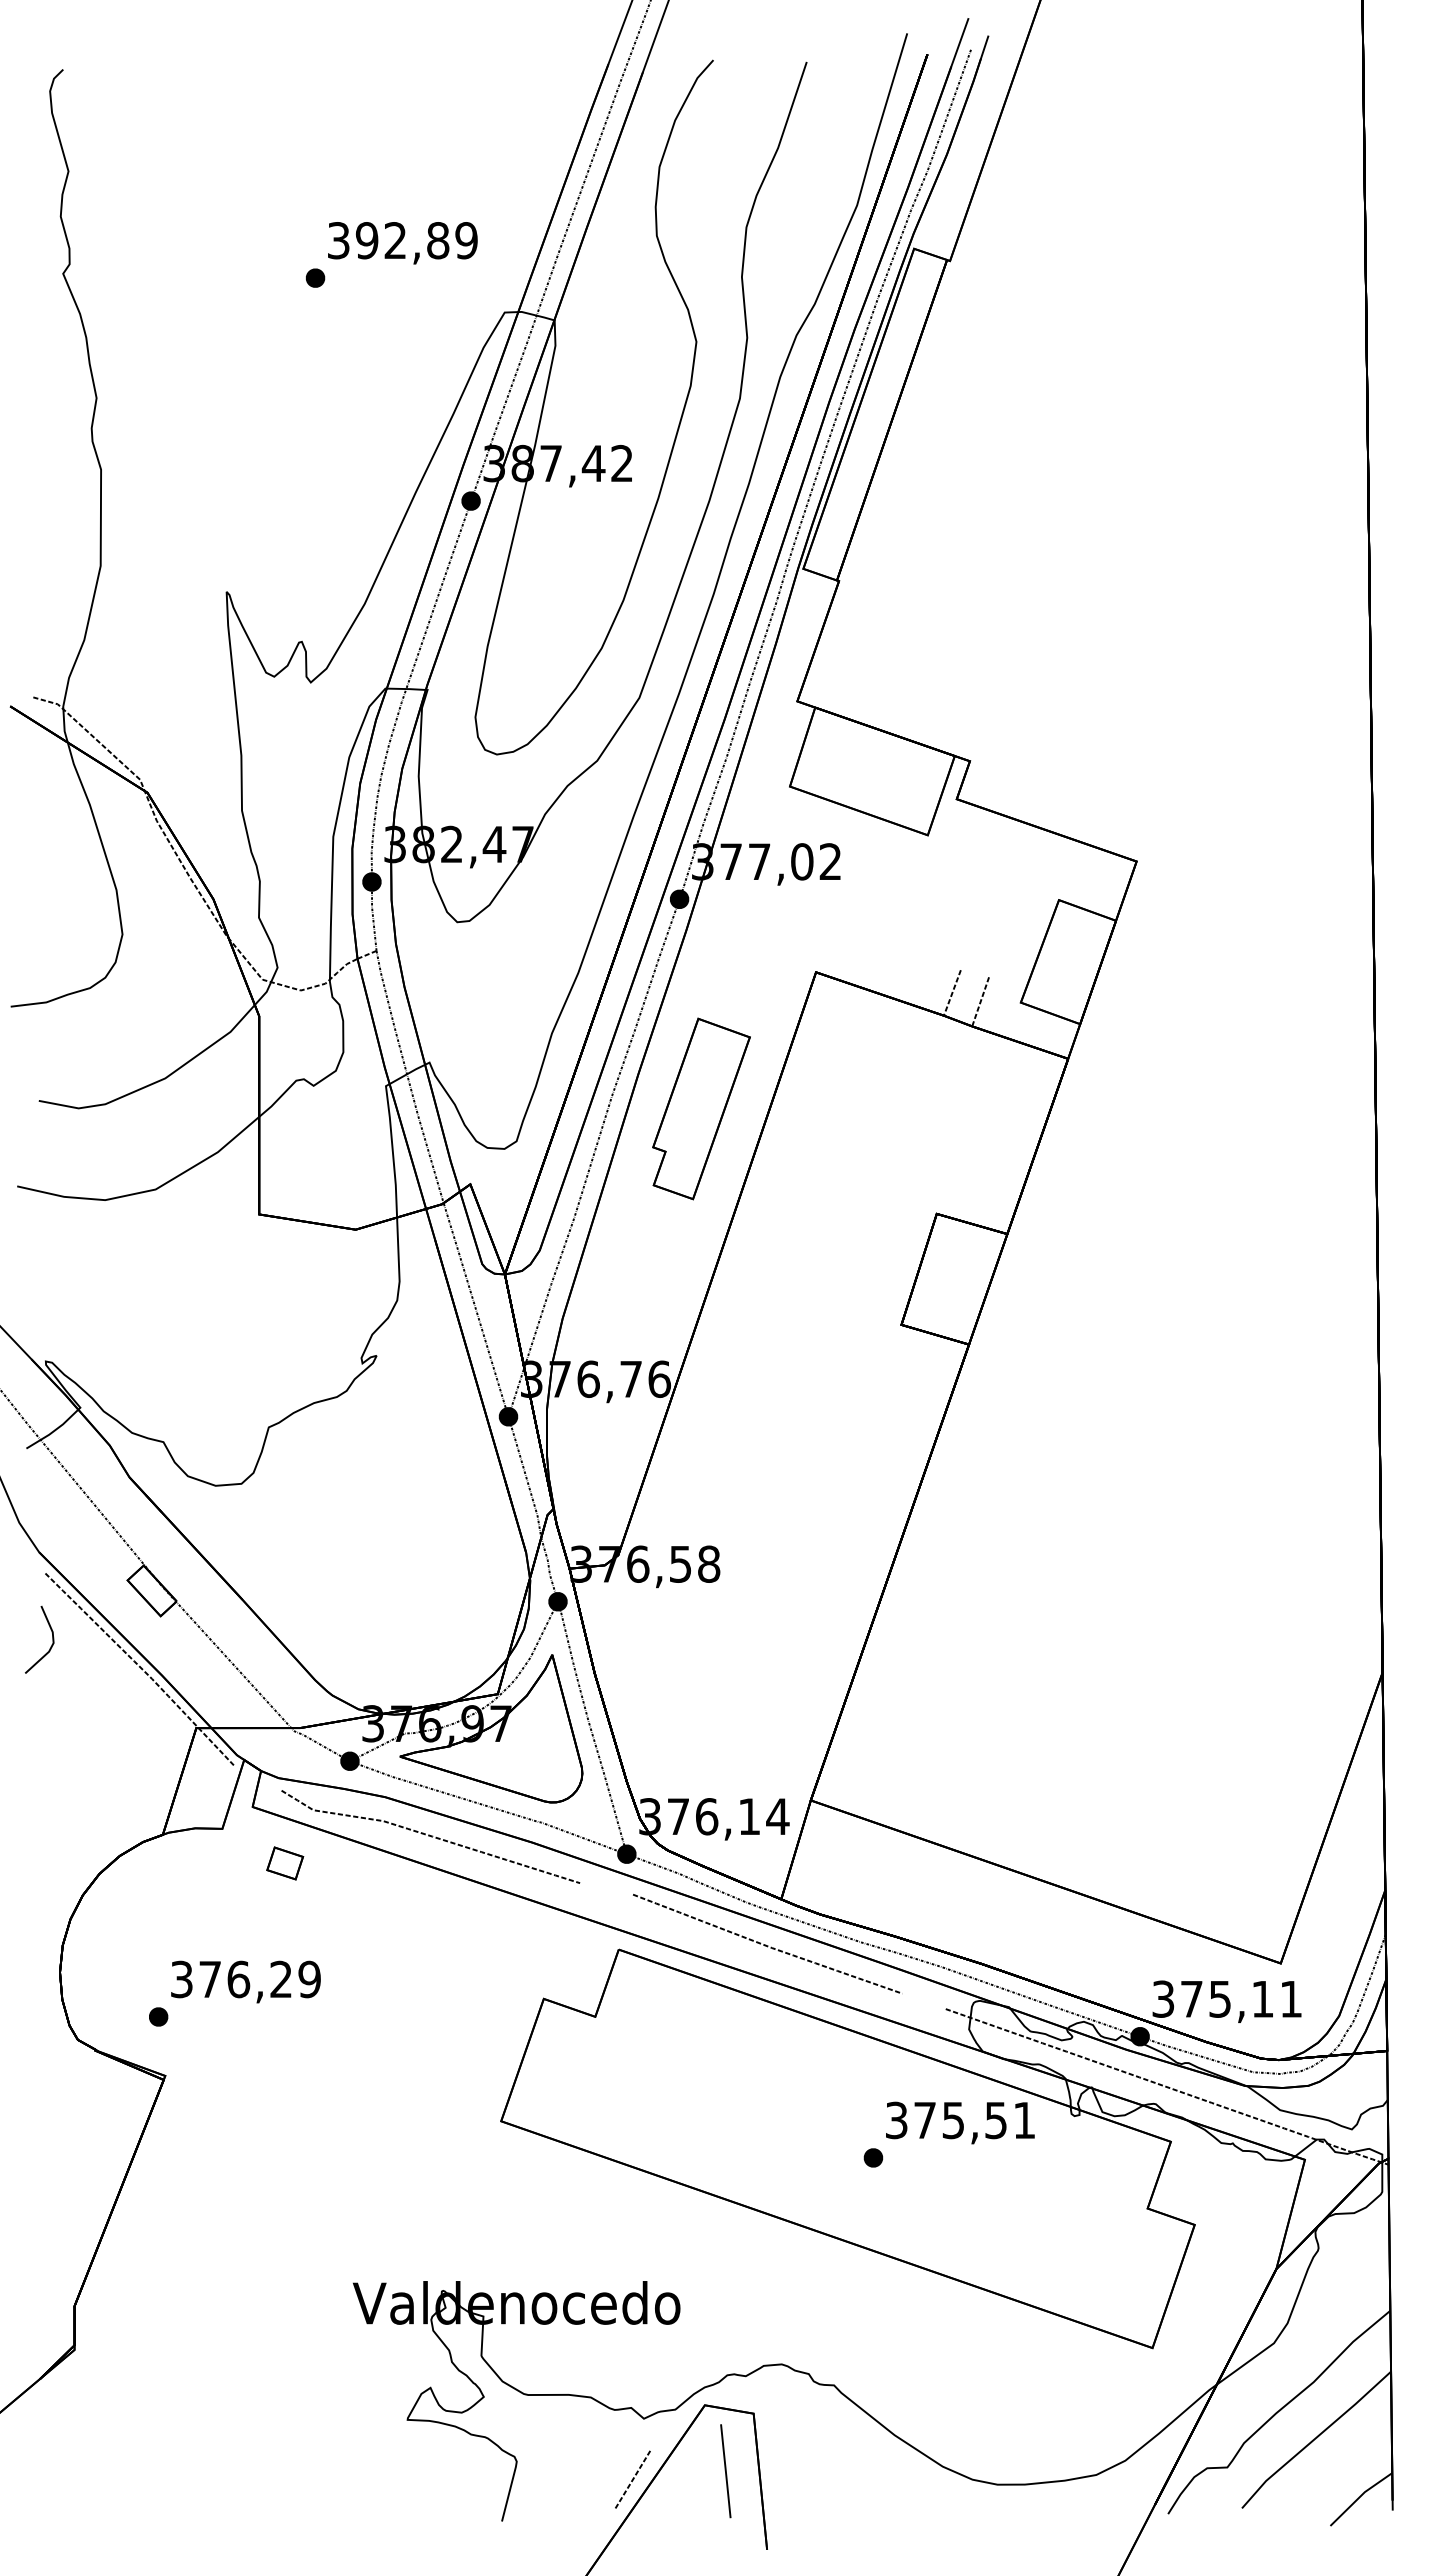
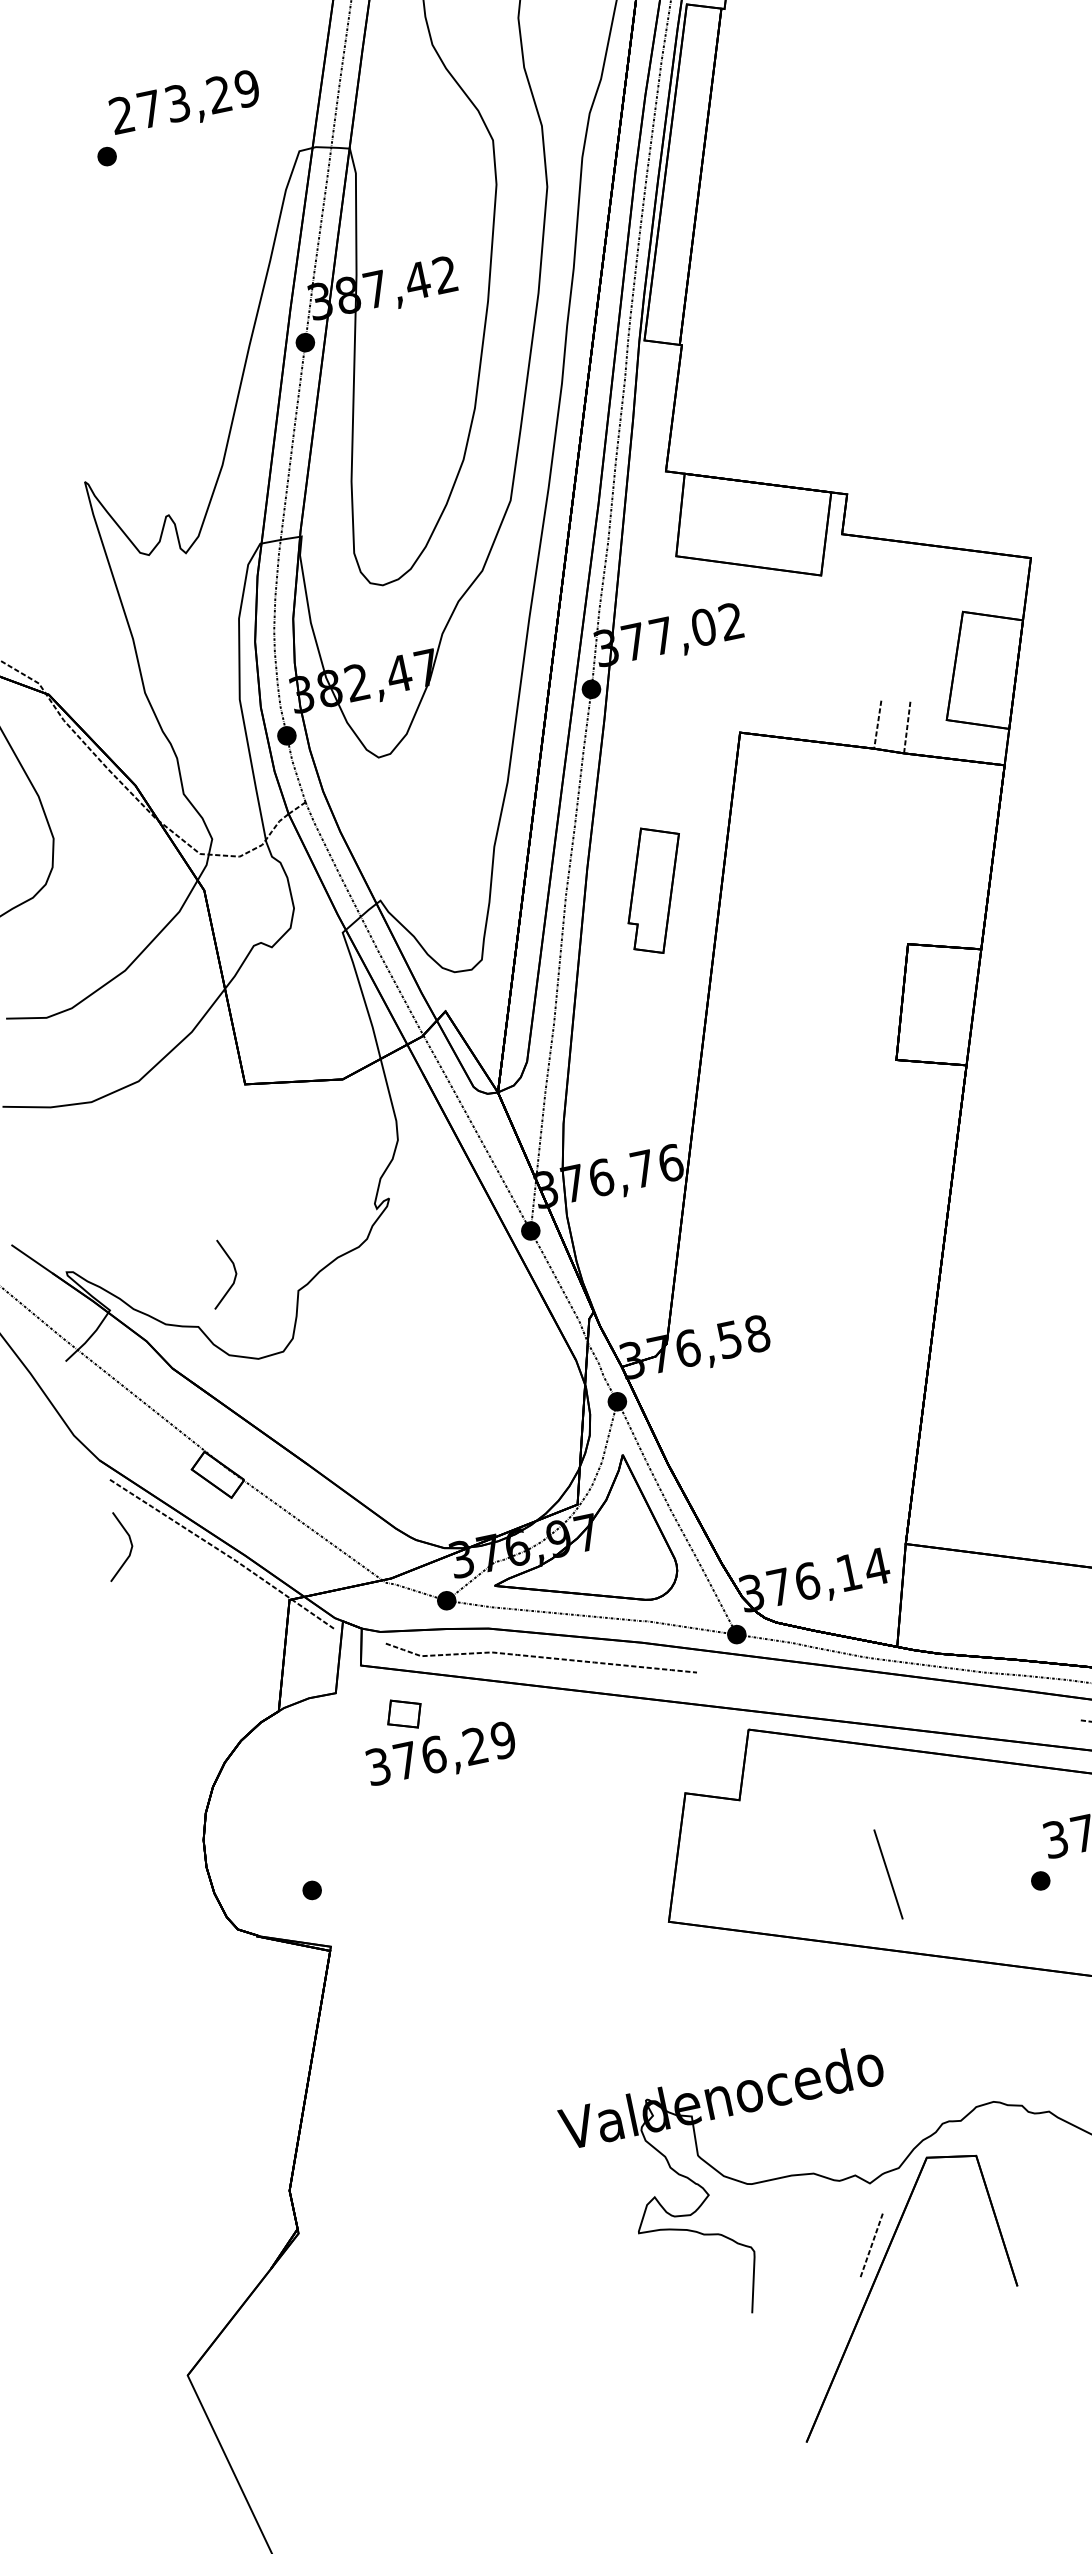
text: (388, 240) -> (170, 104), 392,89 -> 273,29
part: (701, 1108) -> (656, 889), size x0.7
part: (210, 1394) -> (234, 1270), added
curve: (766, 1944) -> (892, 1694), removed
text: (245, 1981) -> (441, 1755), moved
line: (725, 2471) -> (888, 1874), moved

